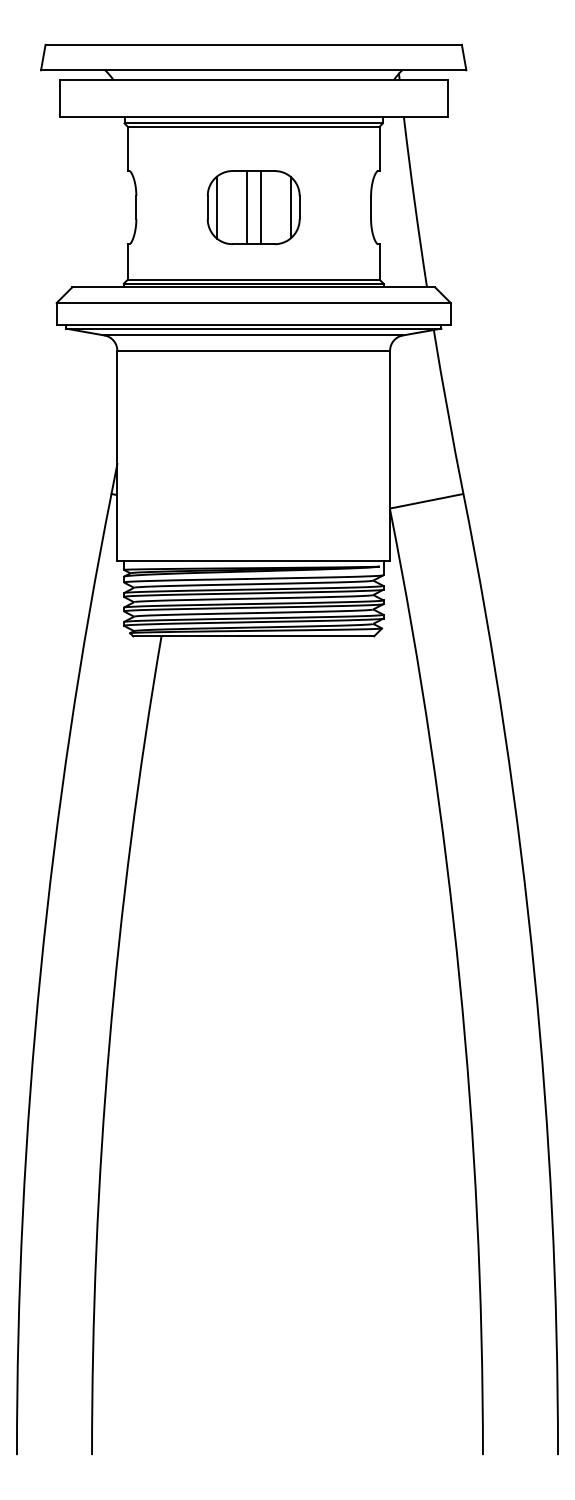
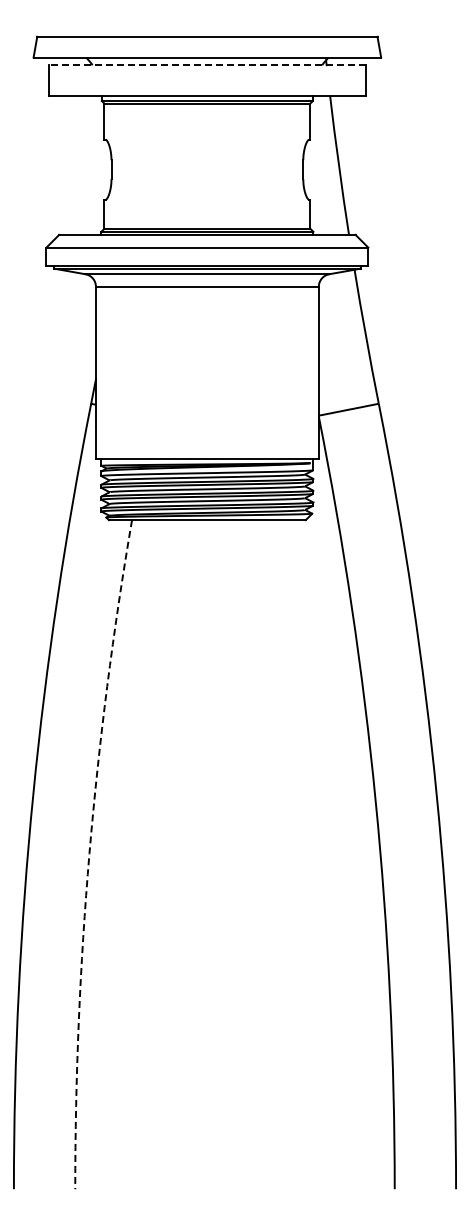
line: (252, 80) -> (206, 65), solid -> dashed
part: (253, 207) -> (207, 169), removed
arc: (109, 1044) -> (89, 853), solid -> dashed

